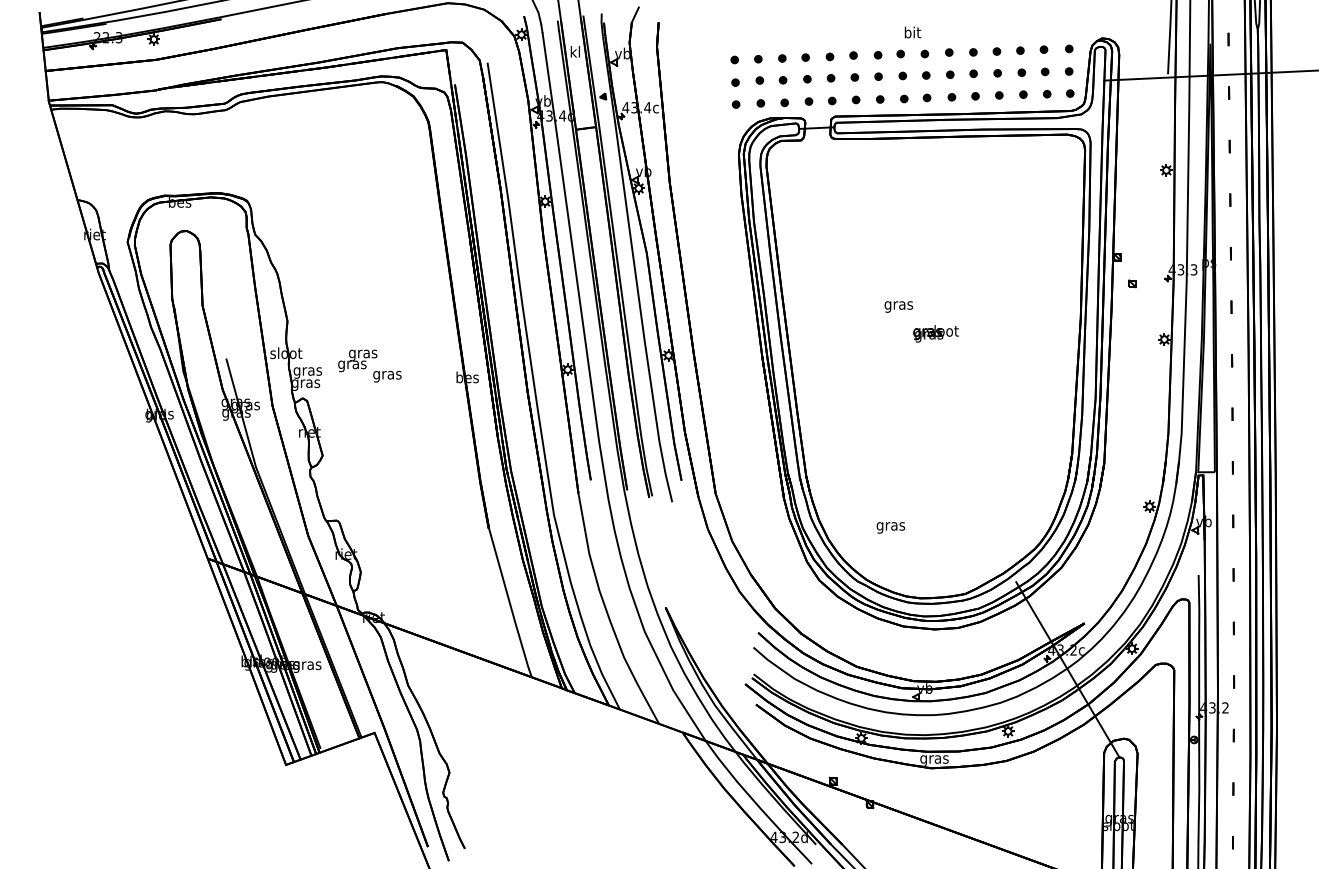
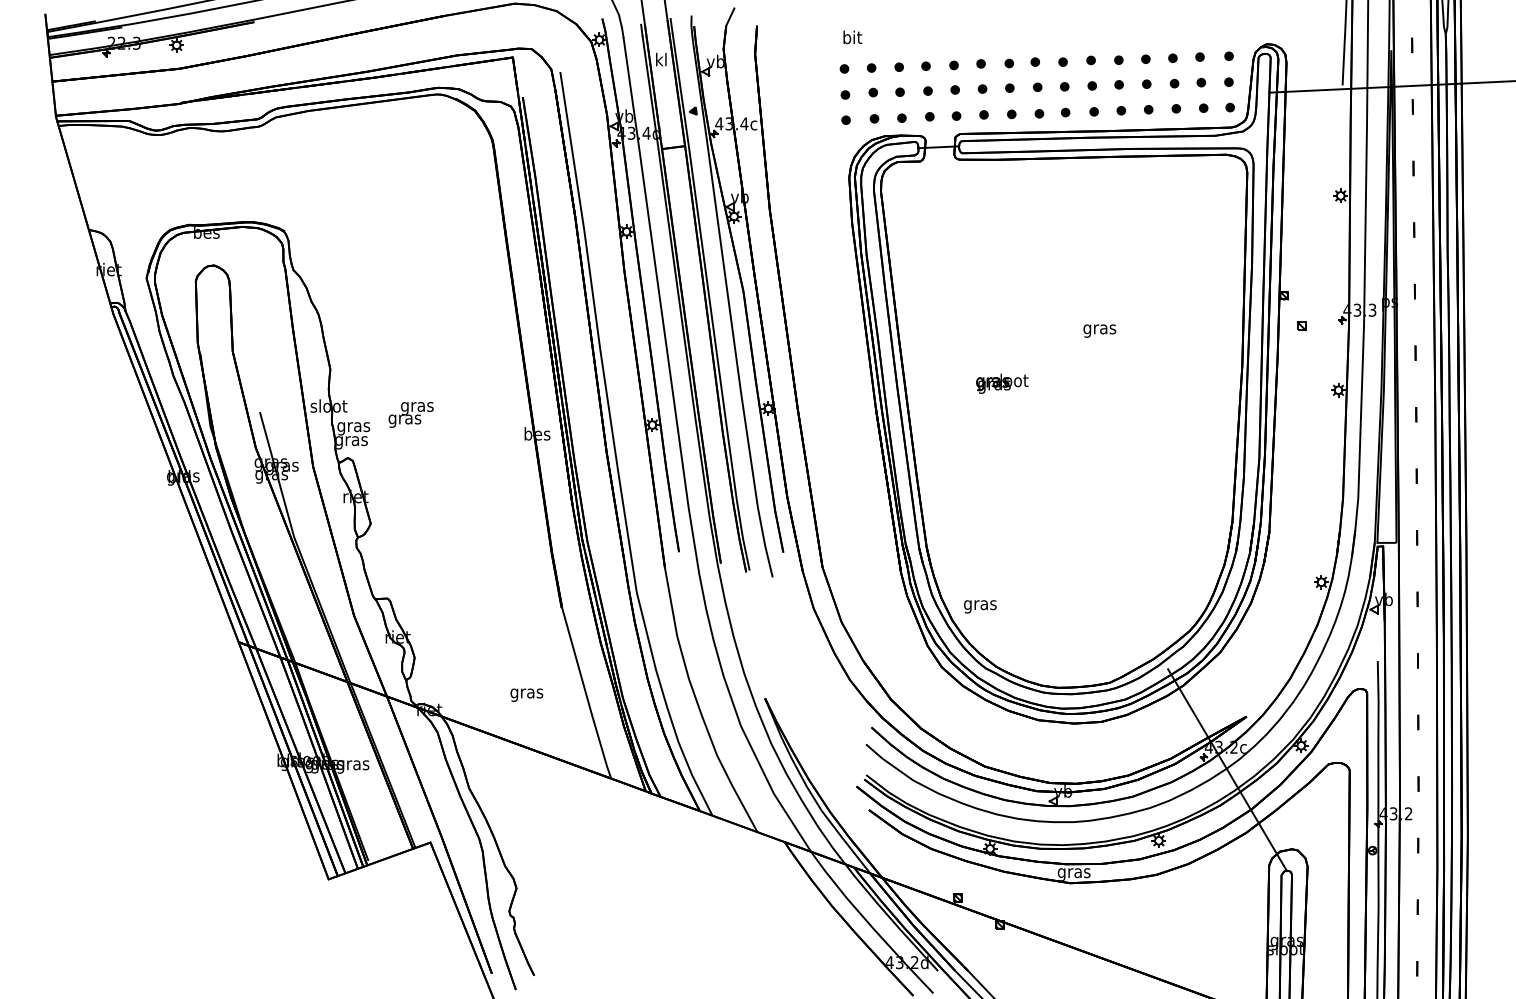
text: (912, 32) -> (852, 37), moved
text: (898, 306) -> (1099, 330), moved
text: (935, 333) -> (1001, 383), moved
text: (387, 376) -> (526, 694), moved
text: (890, 527) -> (979, 606), moved

